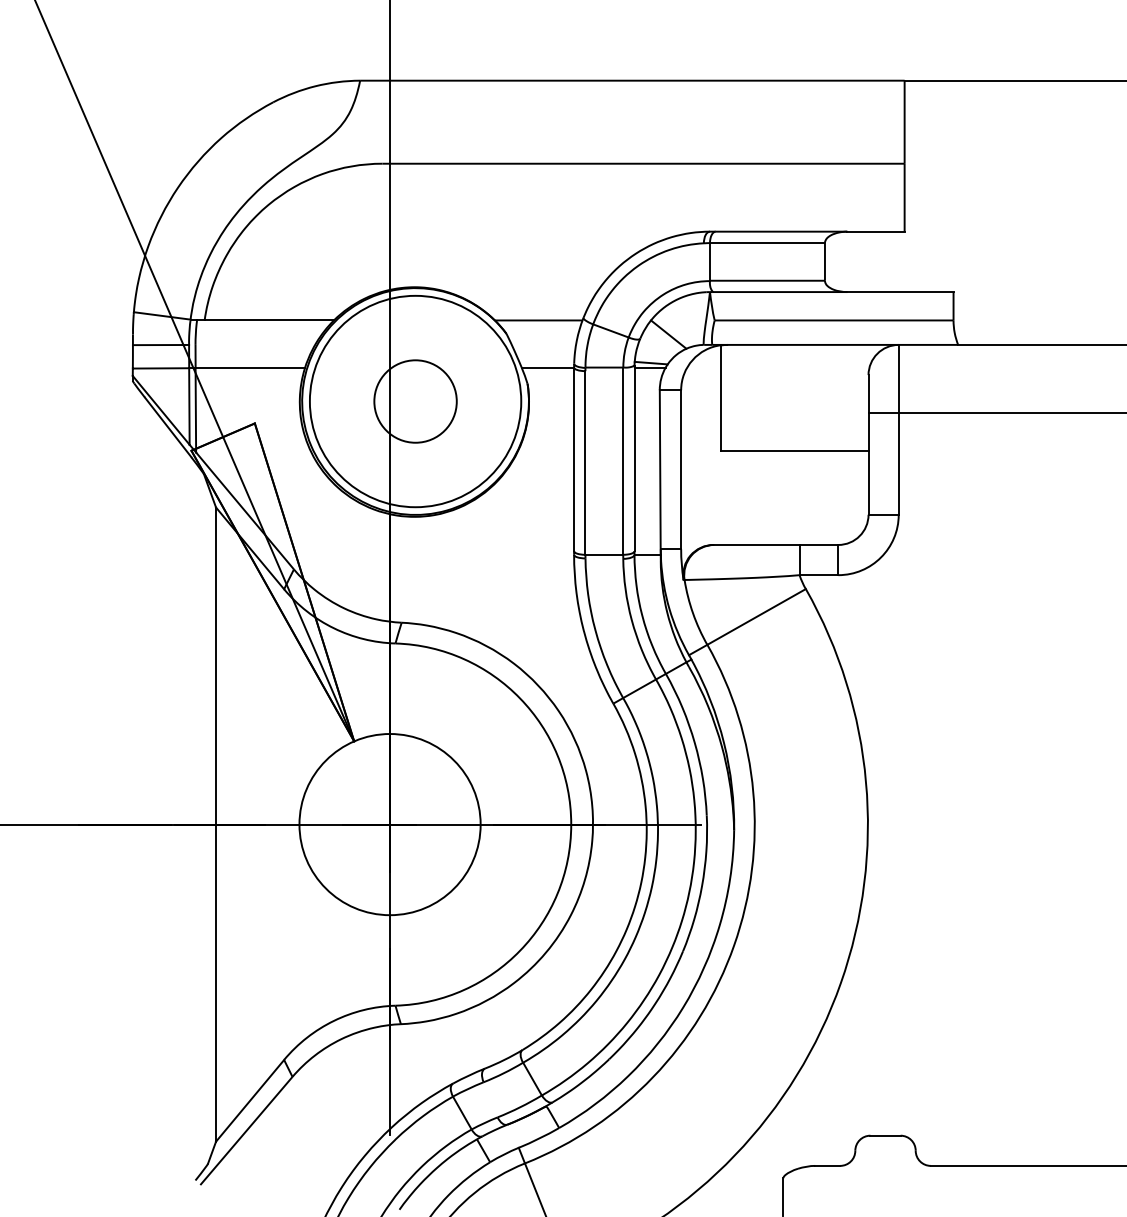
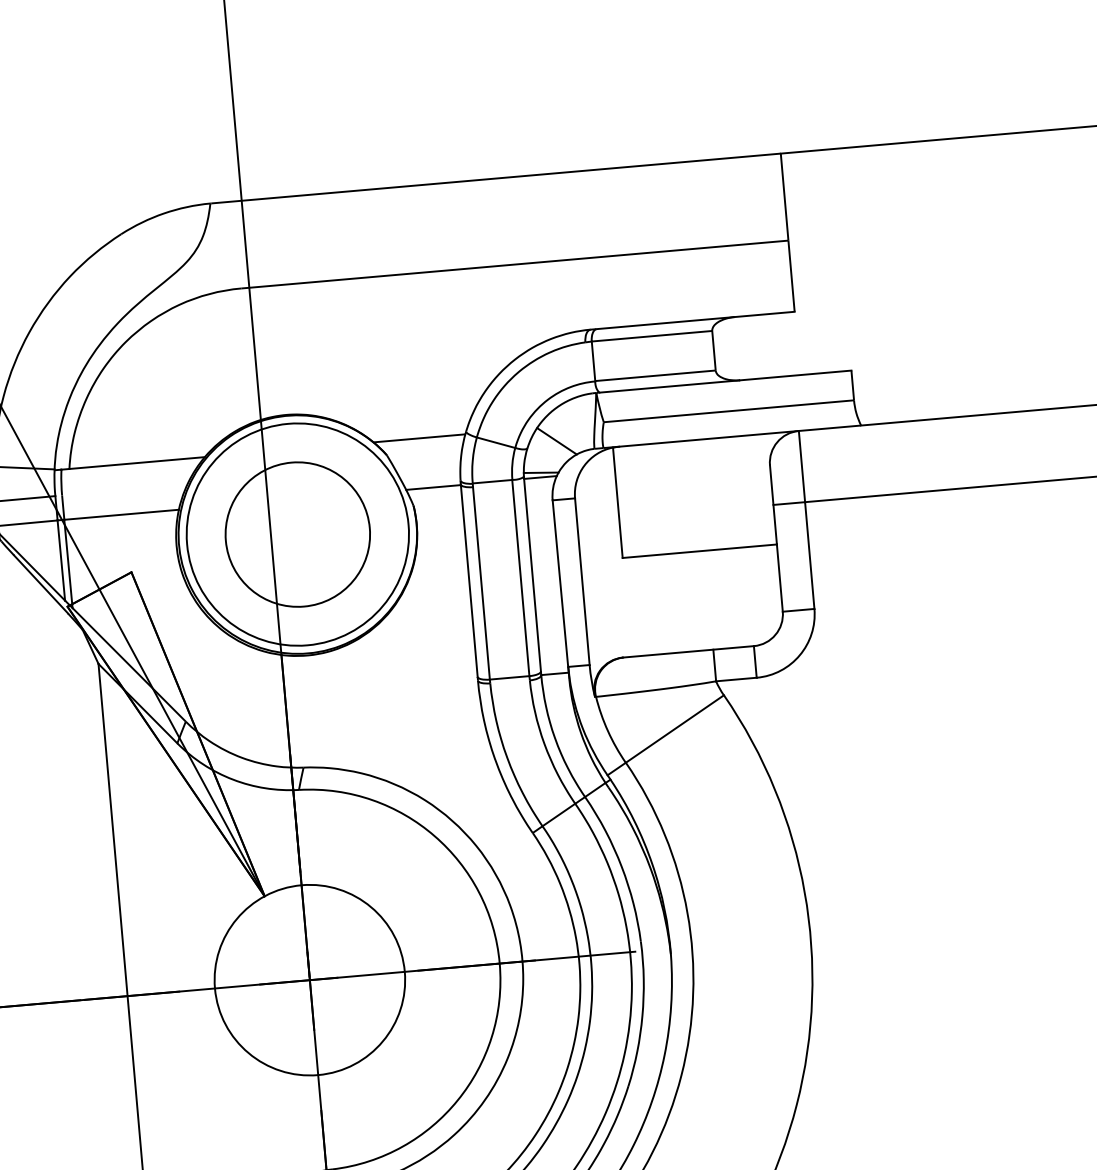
circle: (415, 401) -> (297, 534), size x1.67

